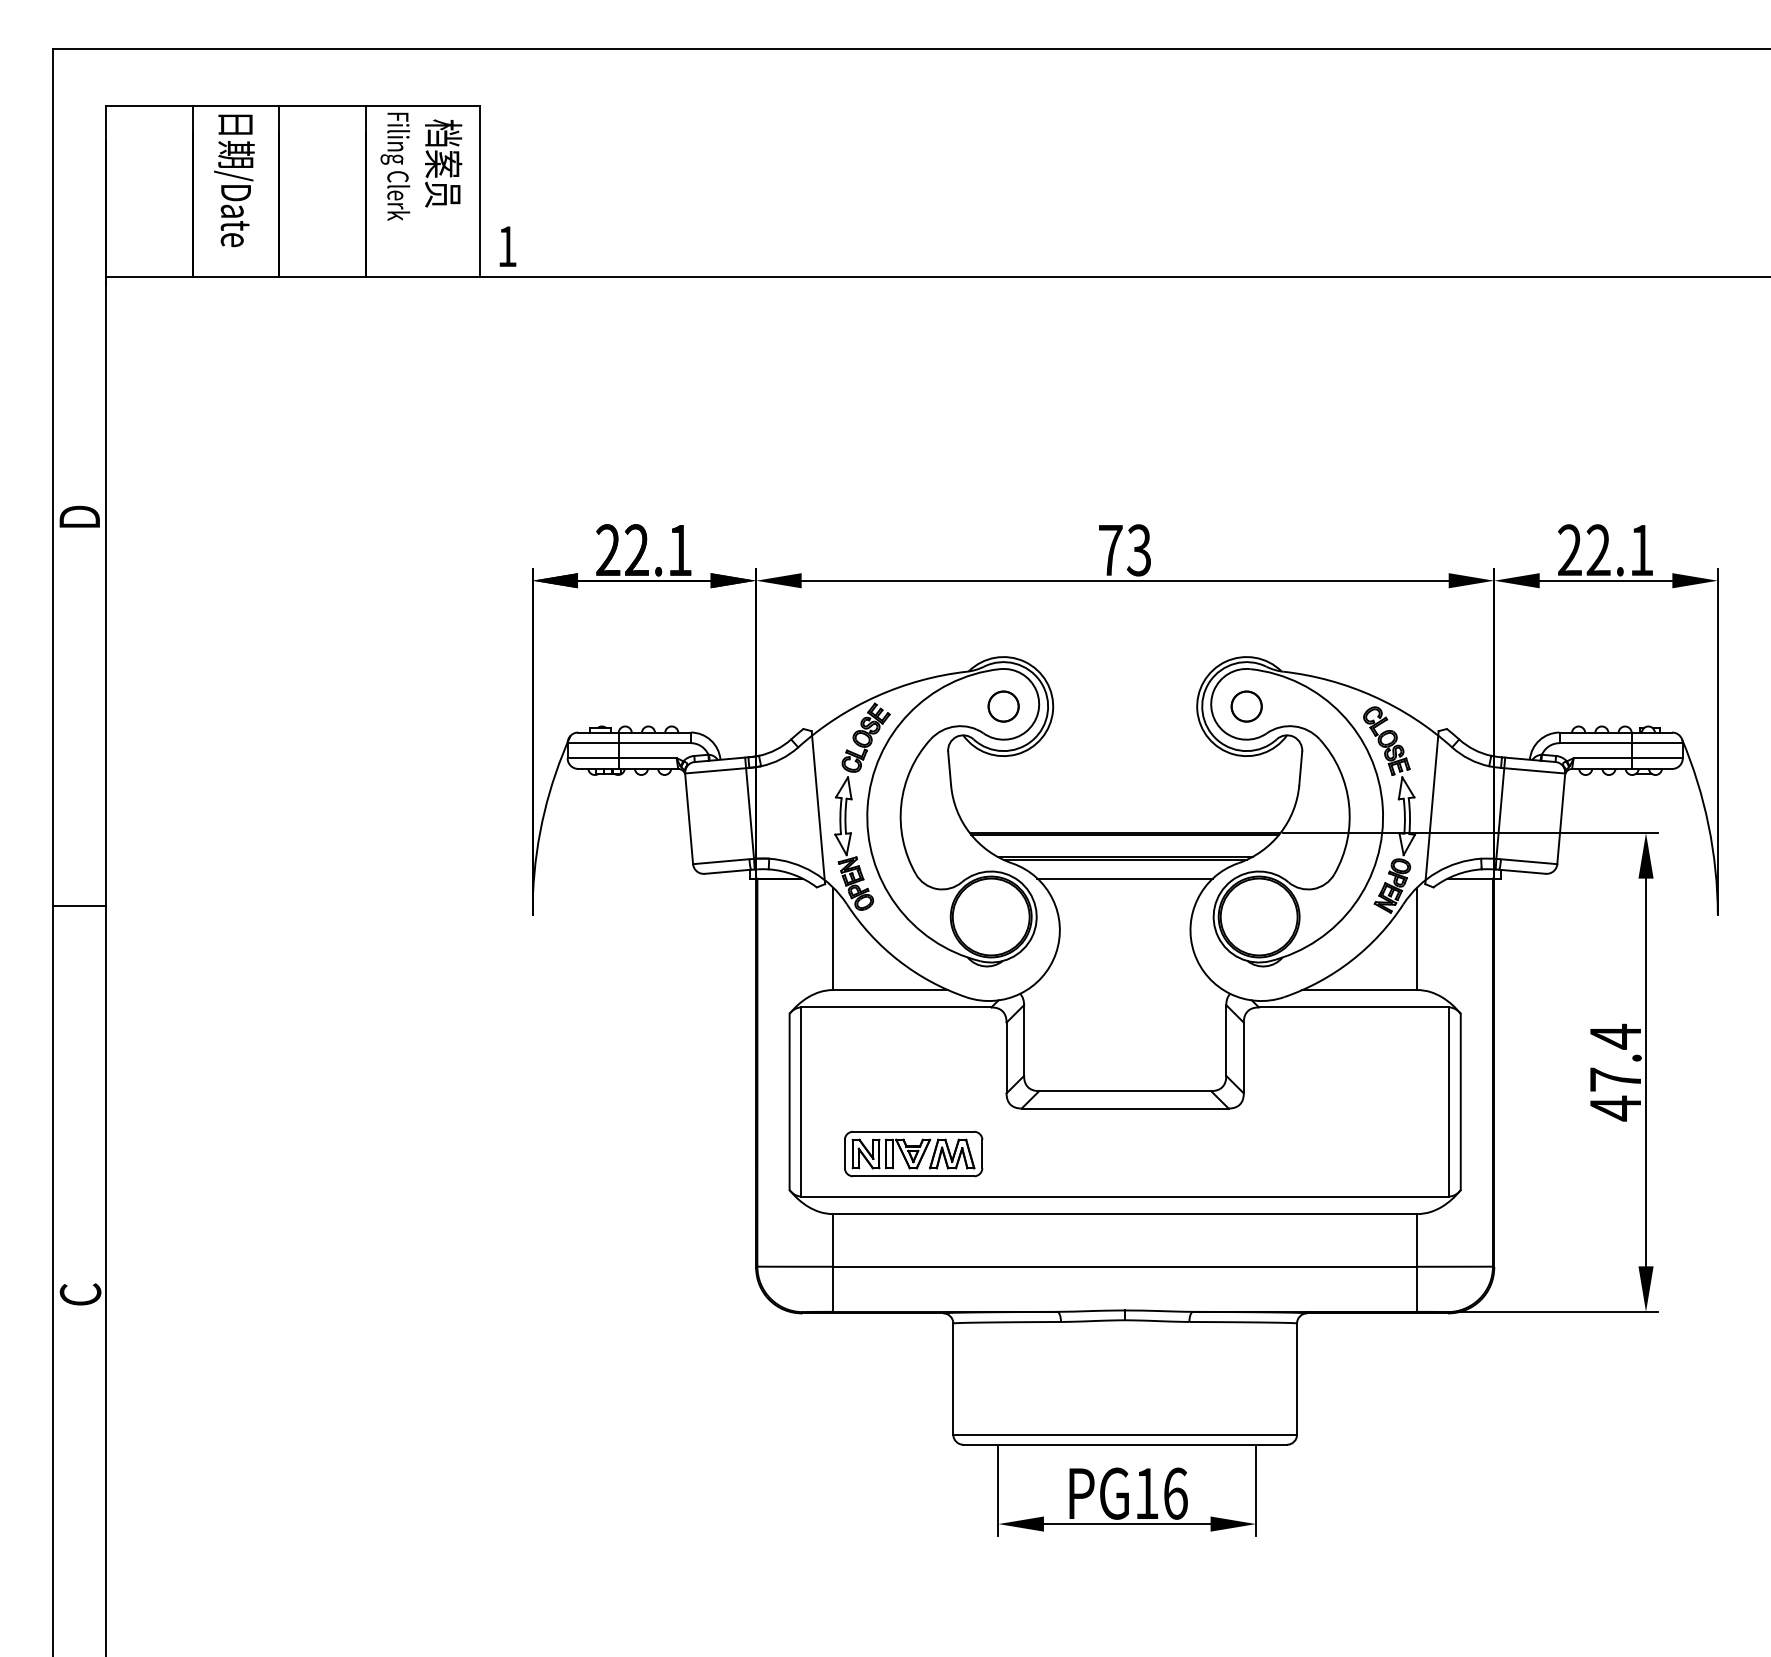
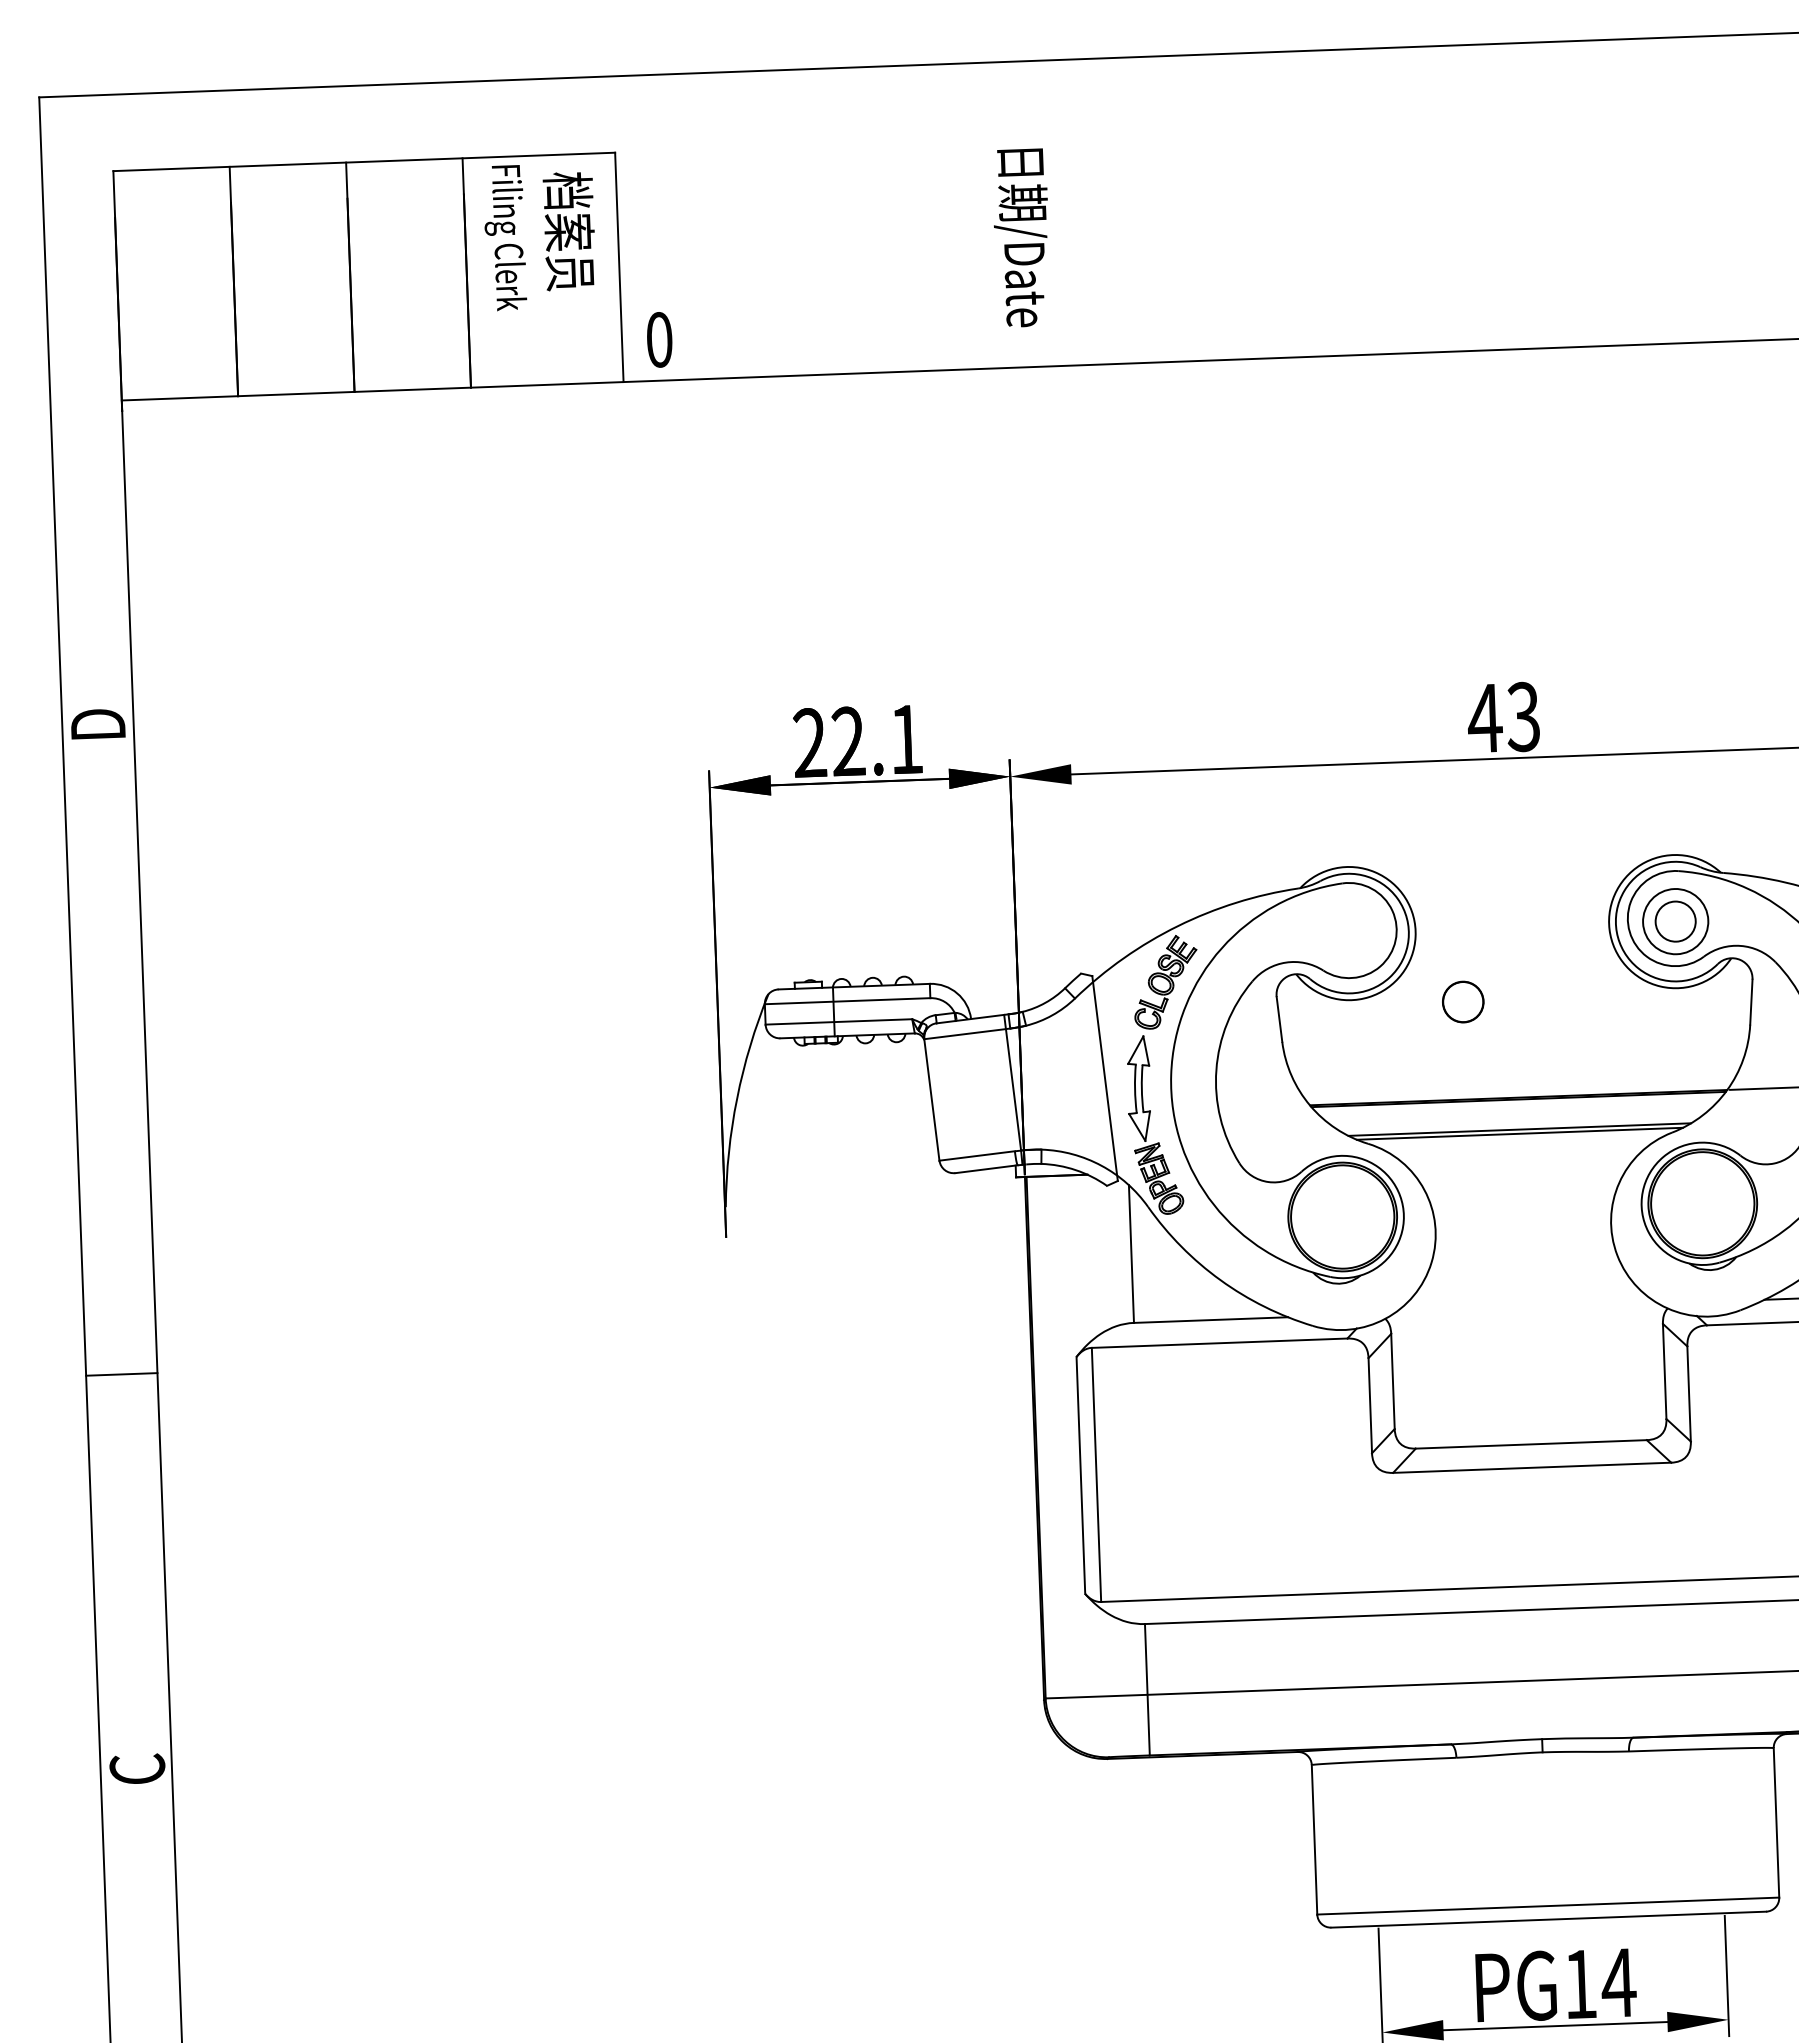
text: (234, 180) -> (1021, 237), moved
text: (507, 246) -> (659, 339), 1 -> 0
text: (1110, 550) -> (1484, 718), 73 -> 43
circle: (1003, 706) -> (1463, 1001), moved
circle: (1246, 706) -> (1675, 921), size x1.6
line: (1125, 878) -> (1521, 1158), removed
line: (79, 905) -> (121, 1374), moved
part: (913, 1154) -> (1249, 1539), removed
text: (1175, 1493) -> (1618, 1982), PG16 -> PG14

